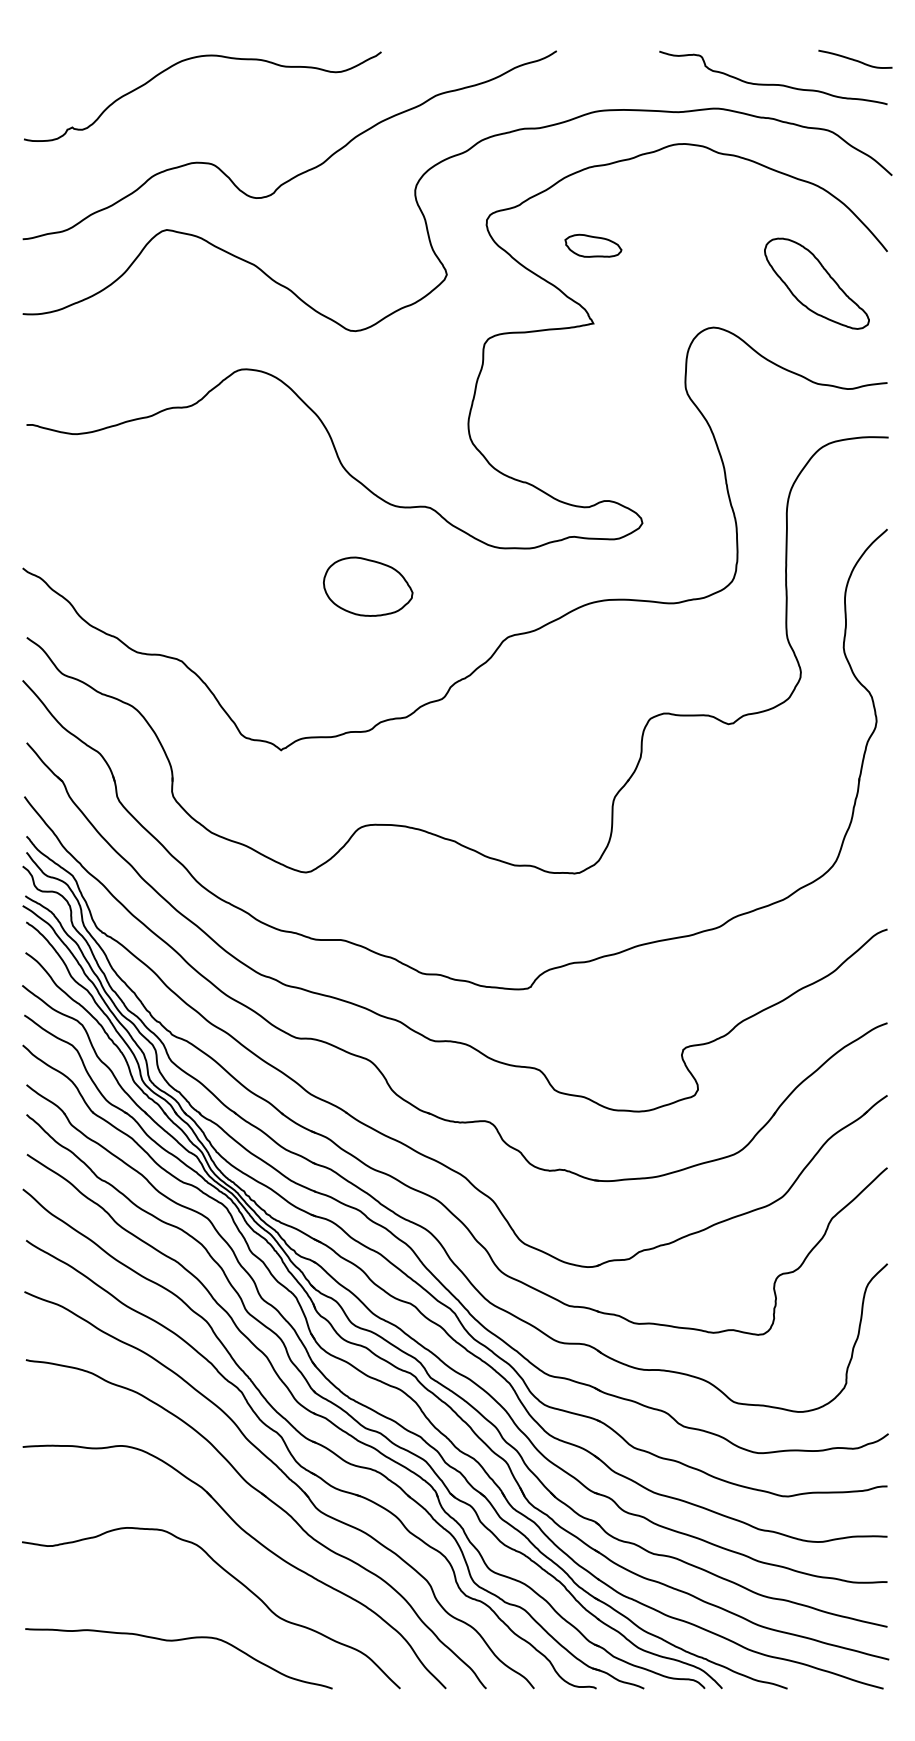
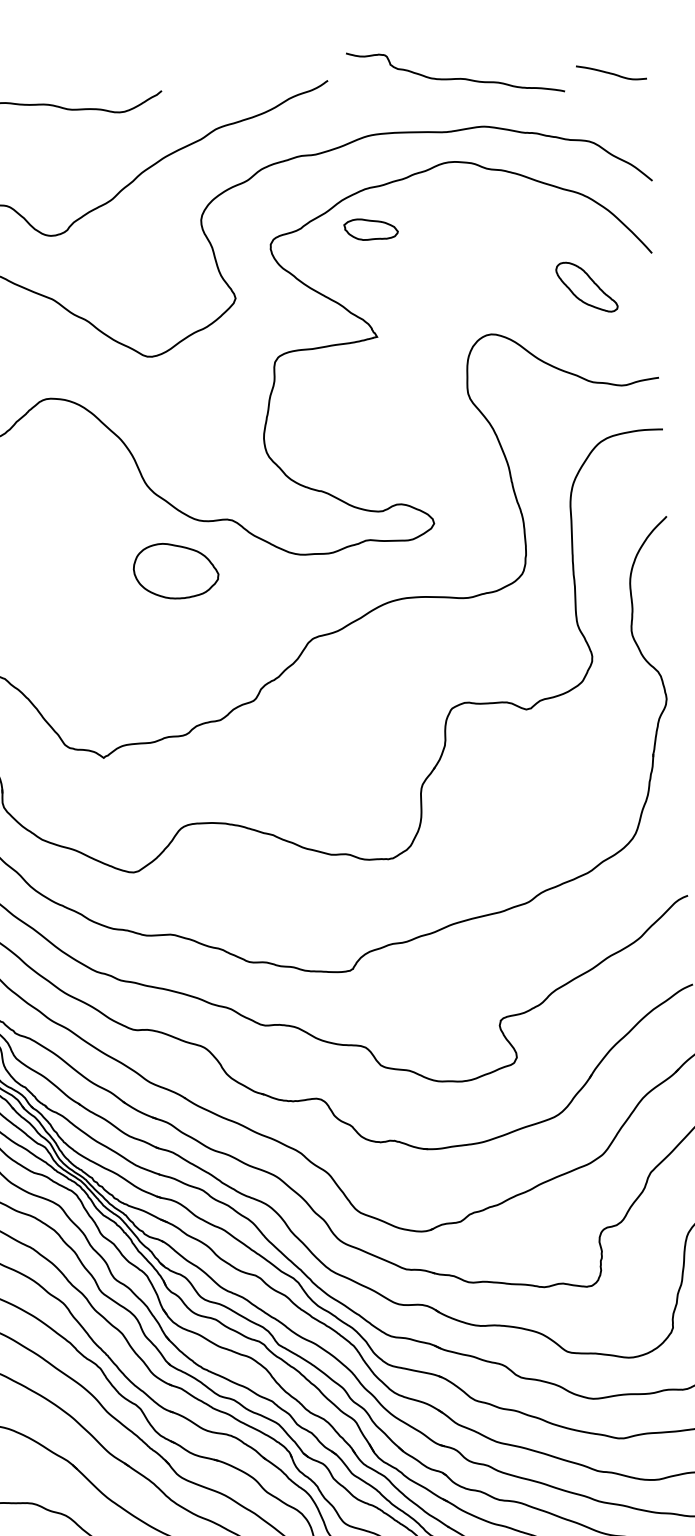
curve: (773, 83) -> (455, 77), moved
part: (593, 245) -> (371, 228), moved
part: (816, 283) -> (586, 287), size x0.6
part: (368, 586) -> (176, 570), moved

